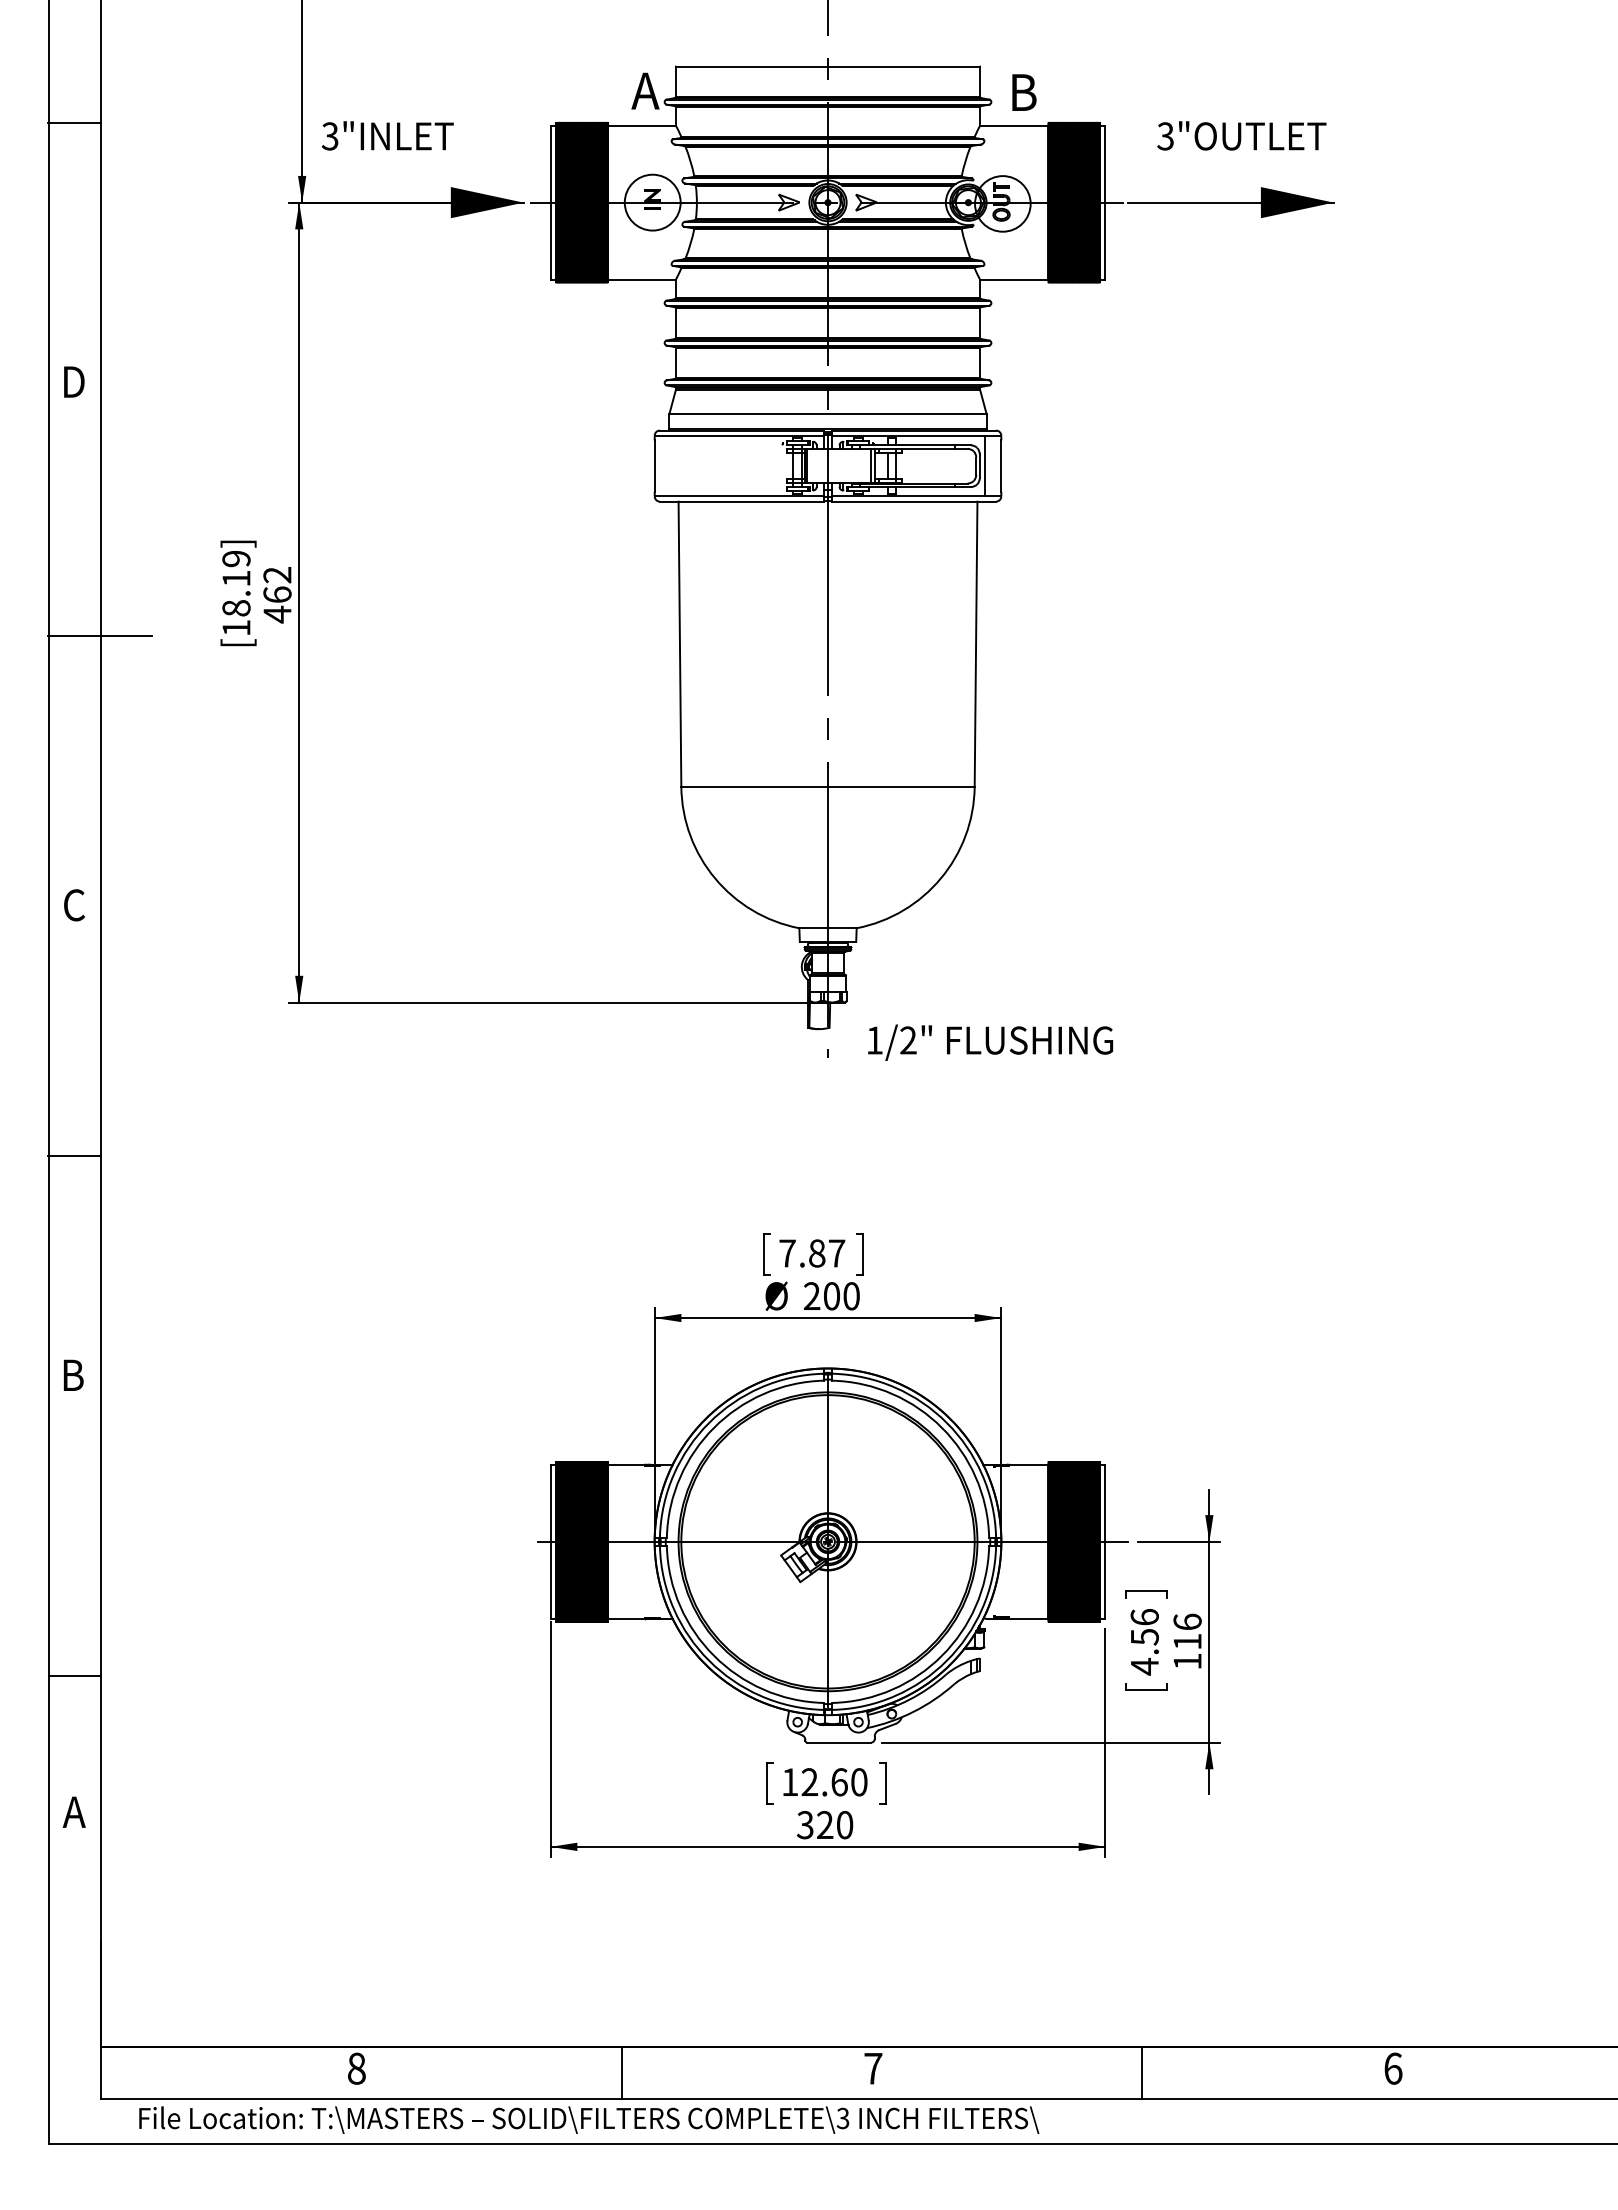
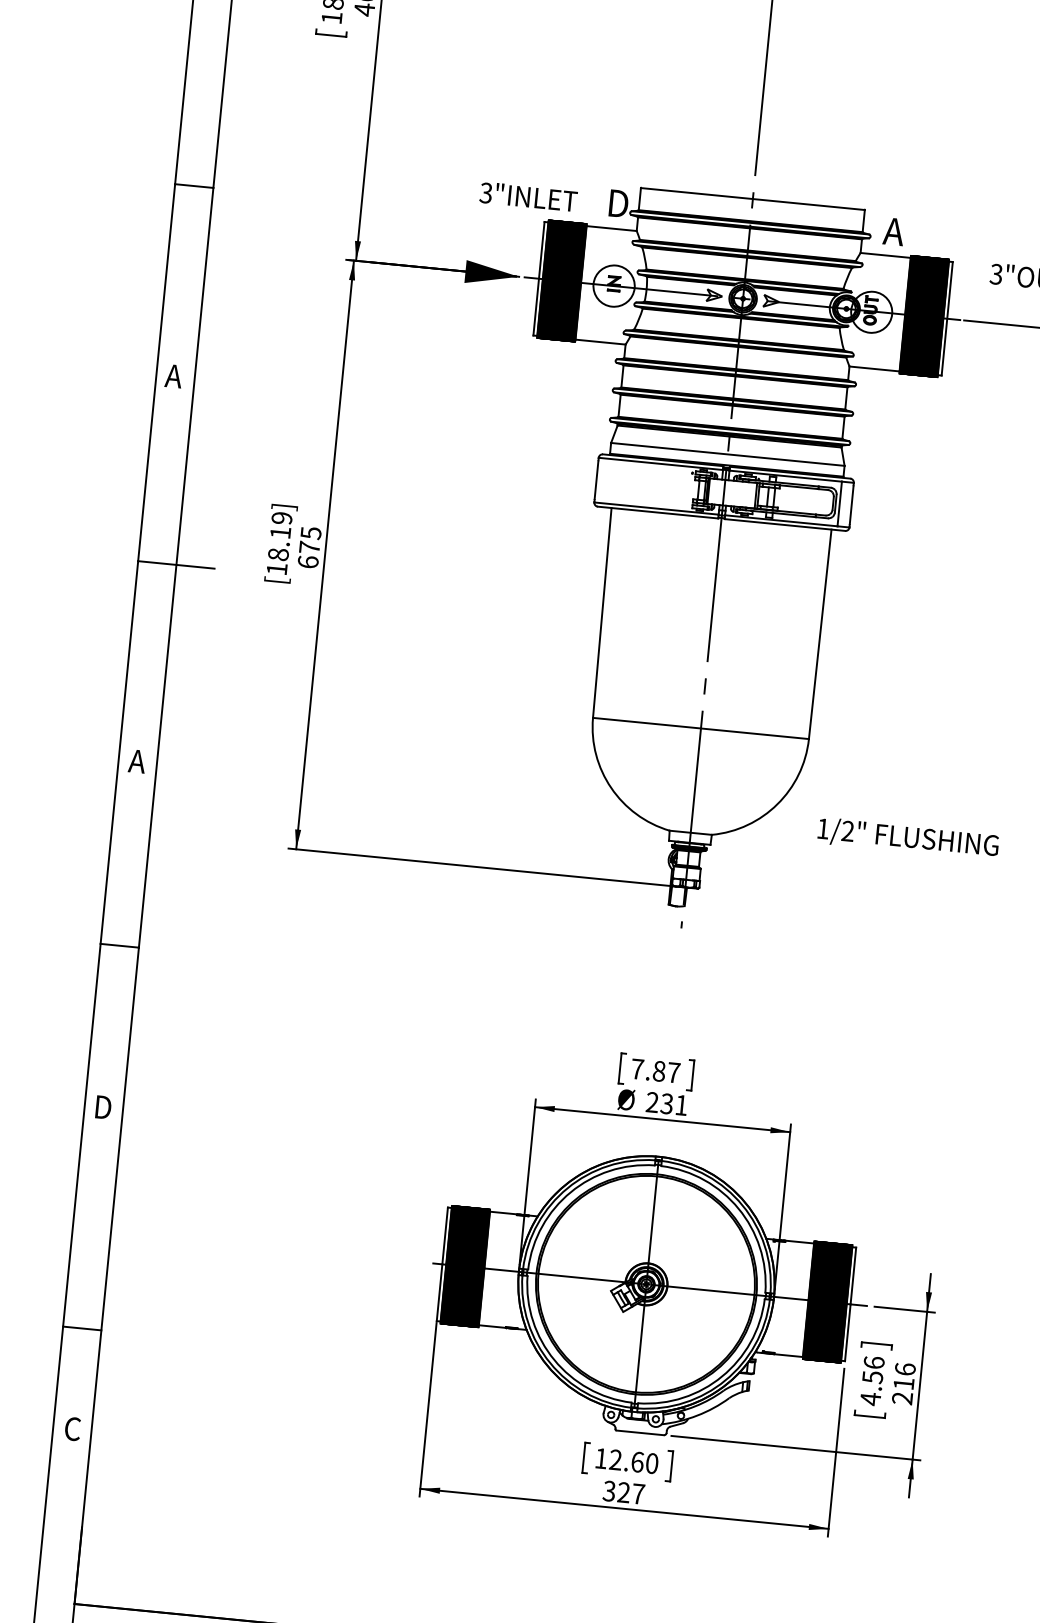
text: (645, 90) -> (616, 203), A -> D
text: (1022, 92) -> (894, 231), B -> A
text: (387, 135) -> (528, 196), moved
text: (72, 381) -> (174, 375), D -> A
text: (277, 595) -> (309, 548), 462 -> 675
text: (73, 905) -> (137, 761), C -> A
text: (990, 1042) -> (908, 838), moved
text: (841, 1296) -> (674, 1104), 200 -> 231
text: (75, 1374) -> (104, 1106), B -> D
text: (1187, 1661) -> (902, 1398), 116 -> 216
text: (73, 1812) -> (71, 1429), A -> C
text: (845, 1825) -> (638, 1494), 320 -> 327

